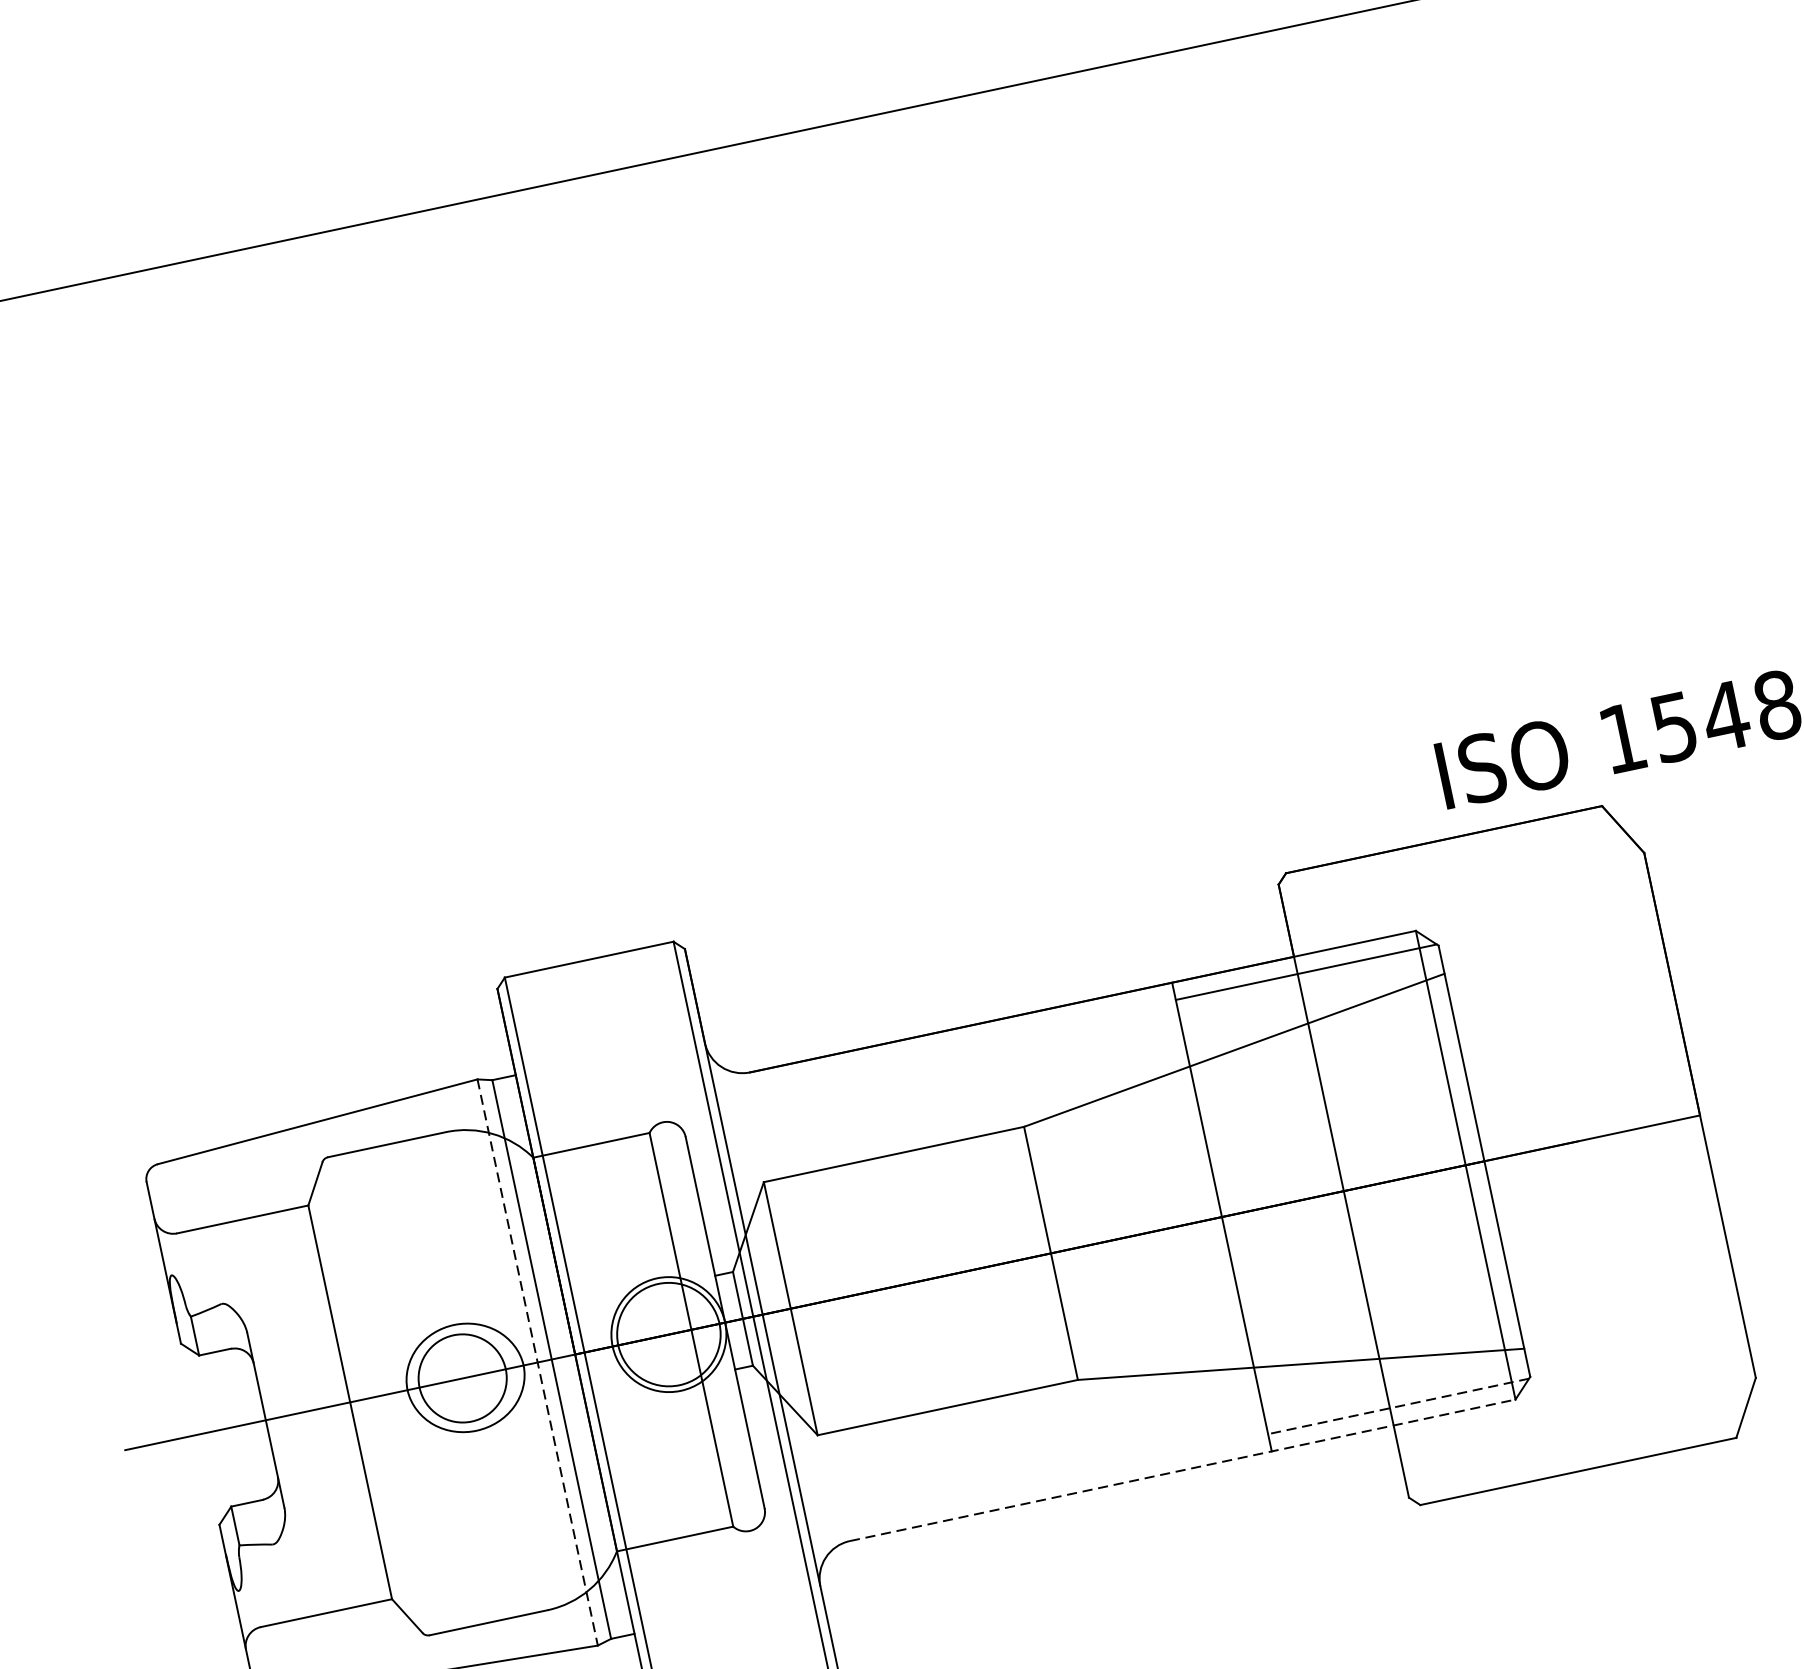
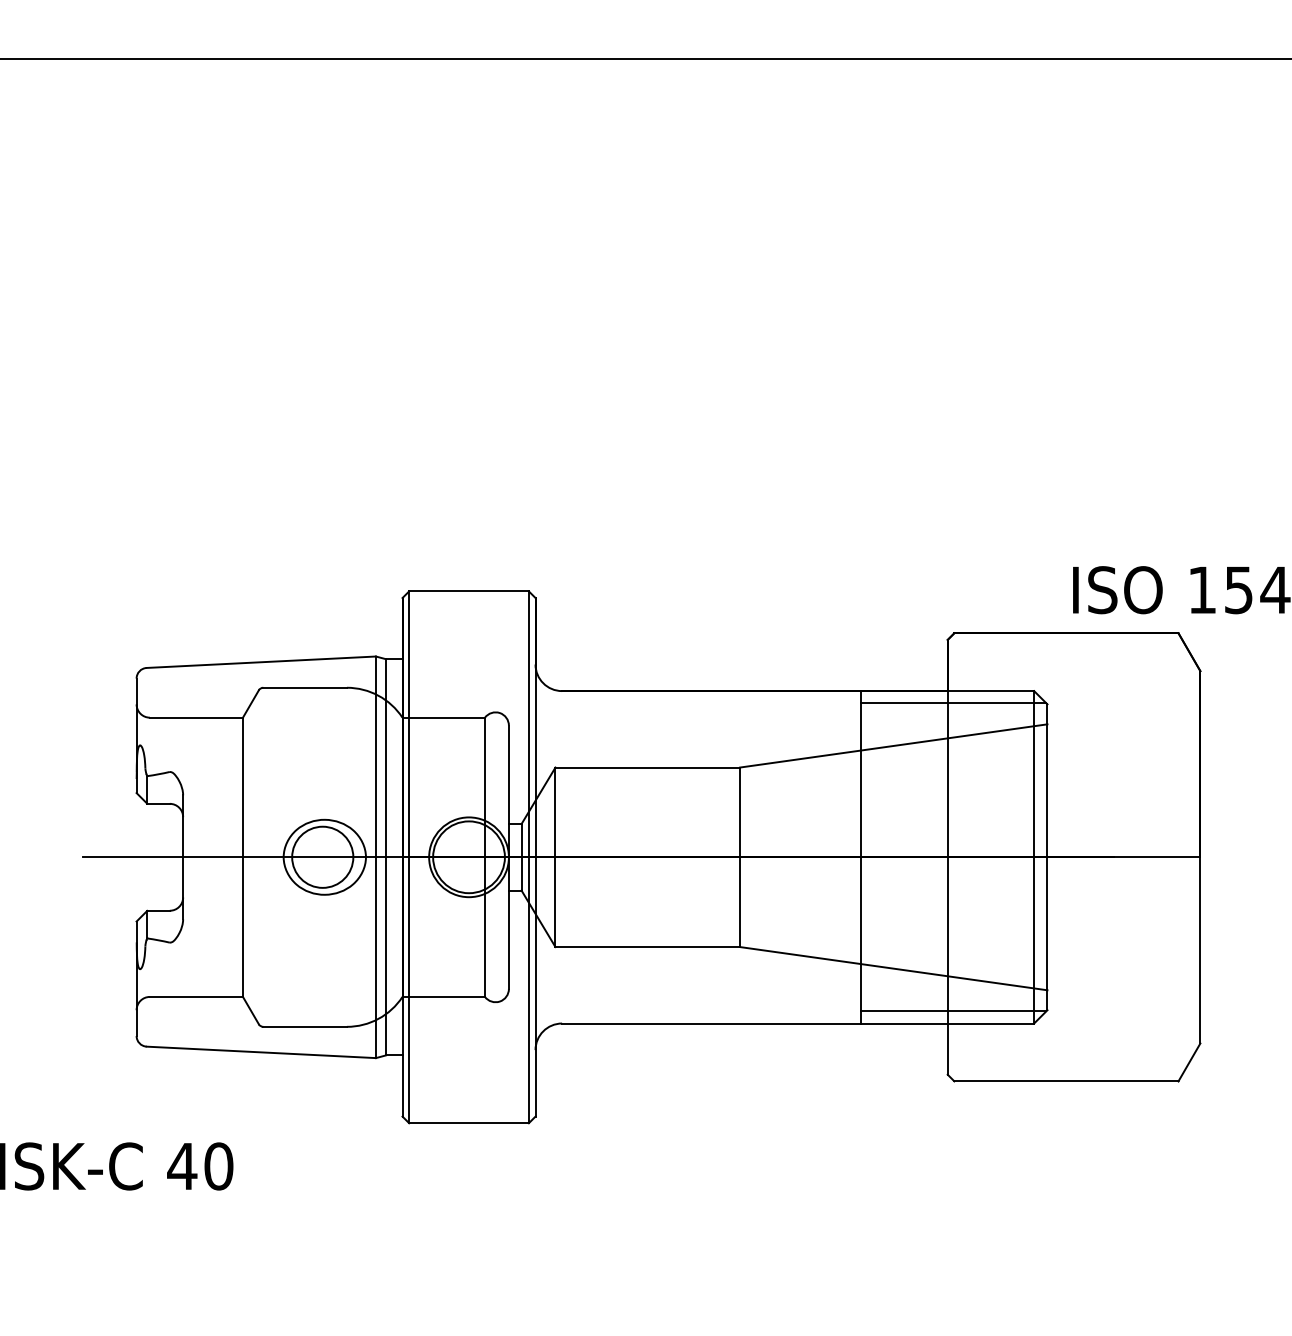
line: (537, 1362) -> (375, 857), dashed -> solid
line: (1398, 1406) -> (953, 1011), dashed -> solid
line: (1183, 1470) -> (798, 1023), dashed -> solid

